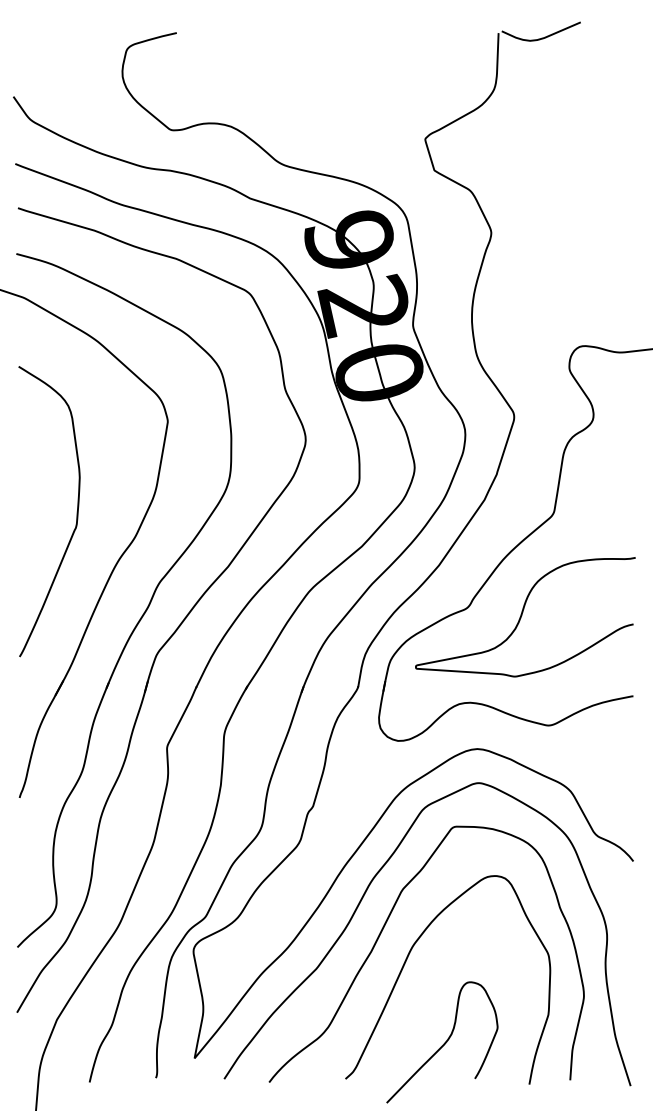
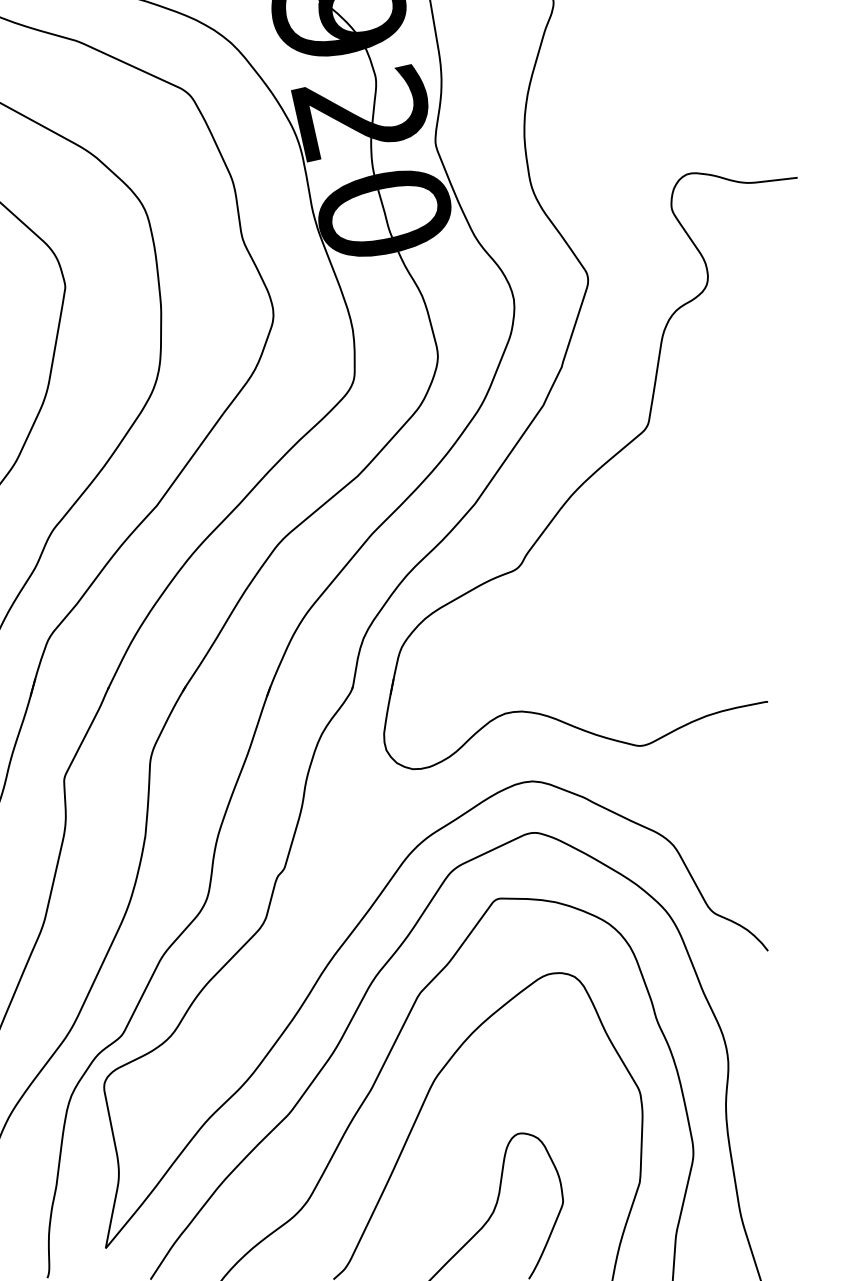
curve: (522, 615) -> (600, 579), removed

